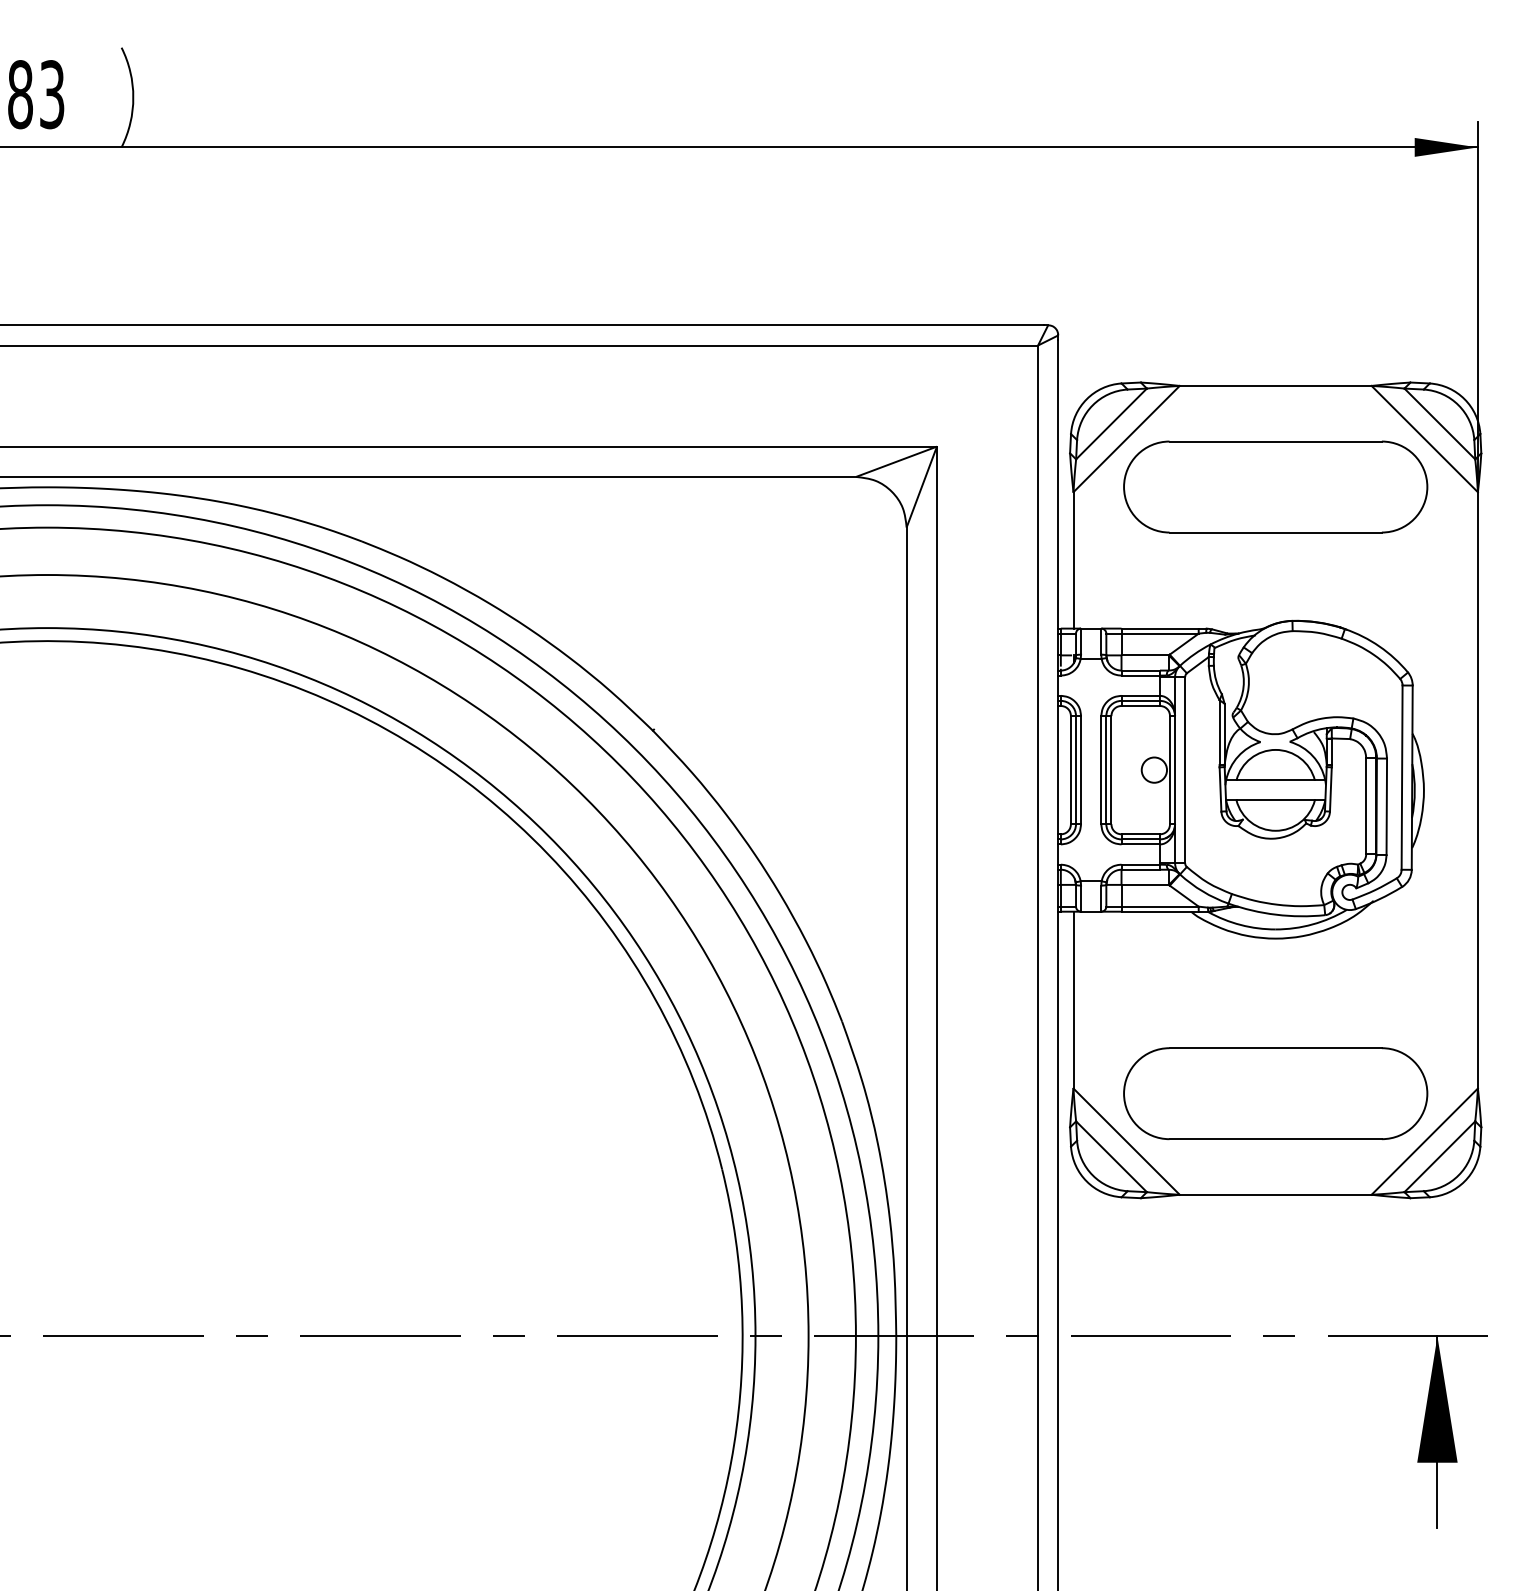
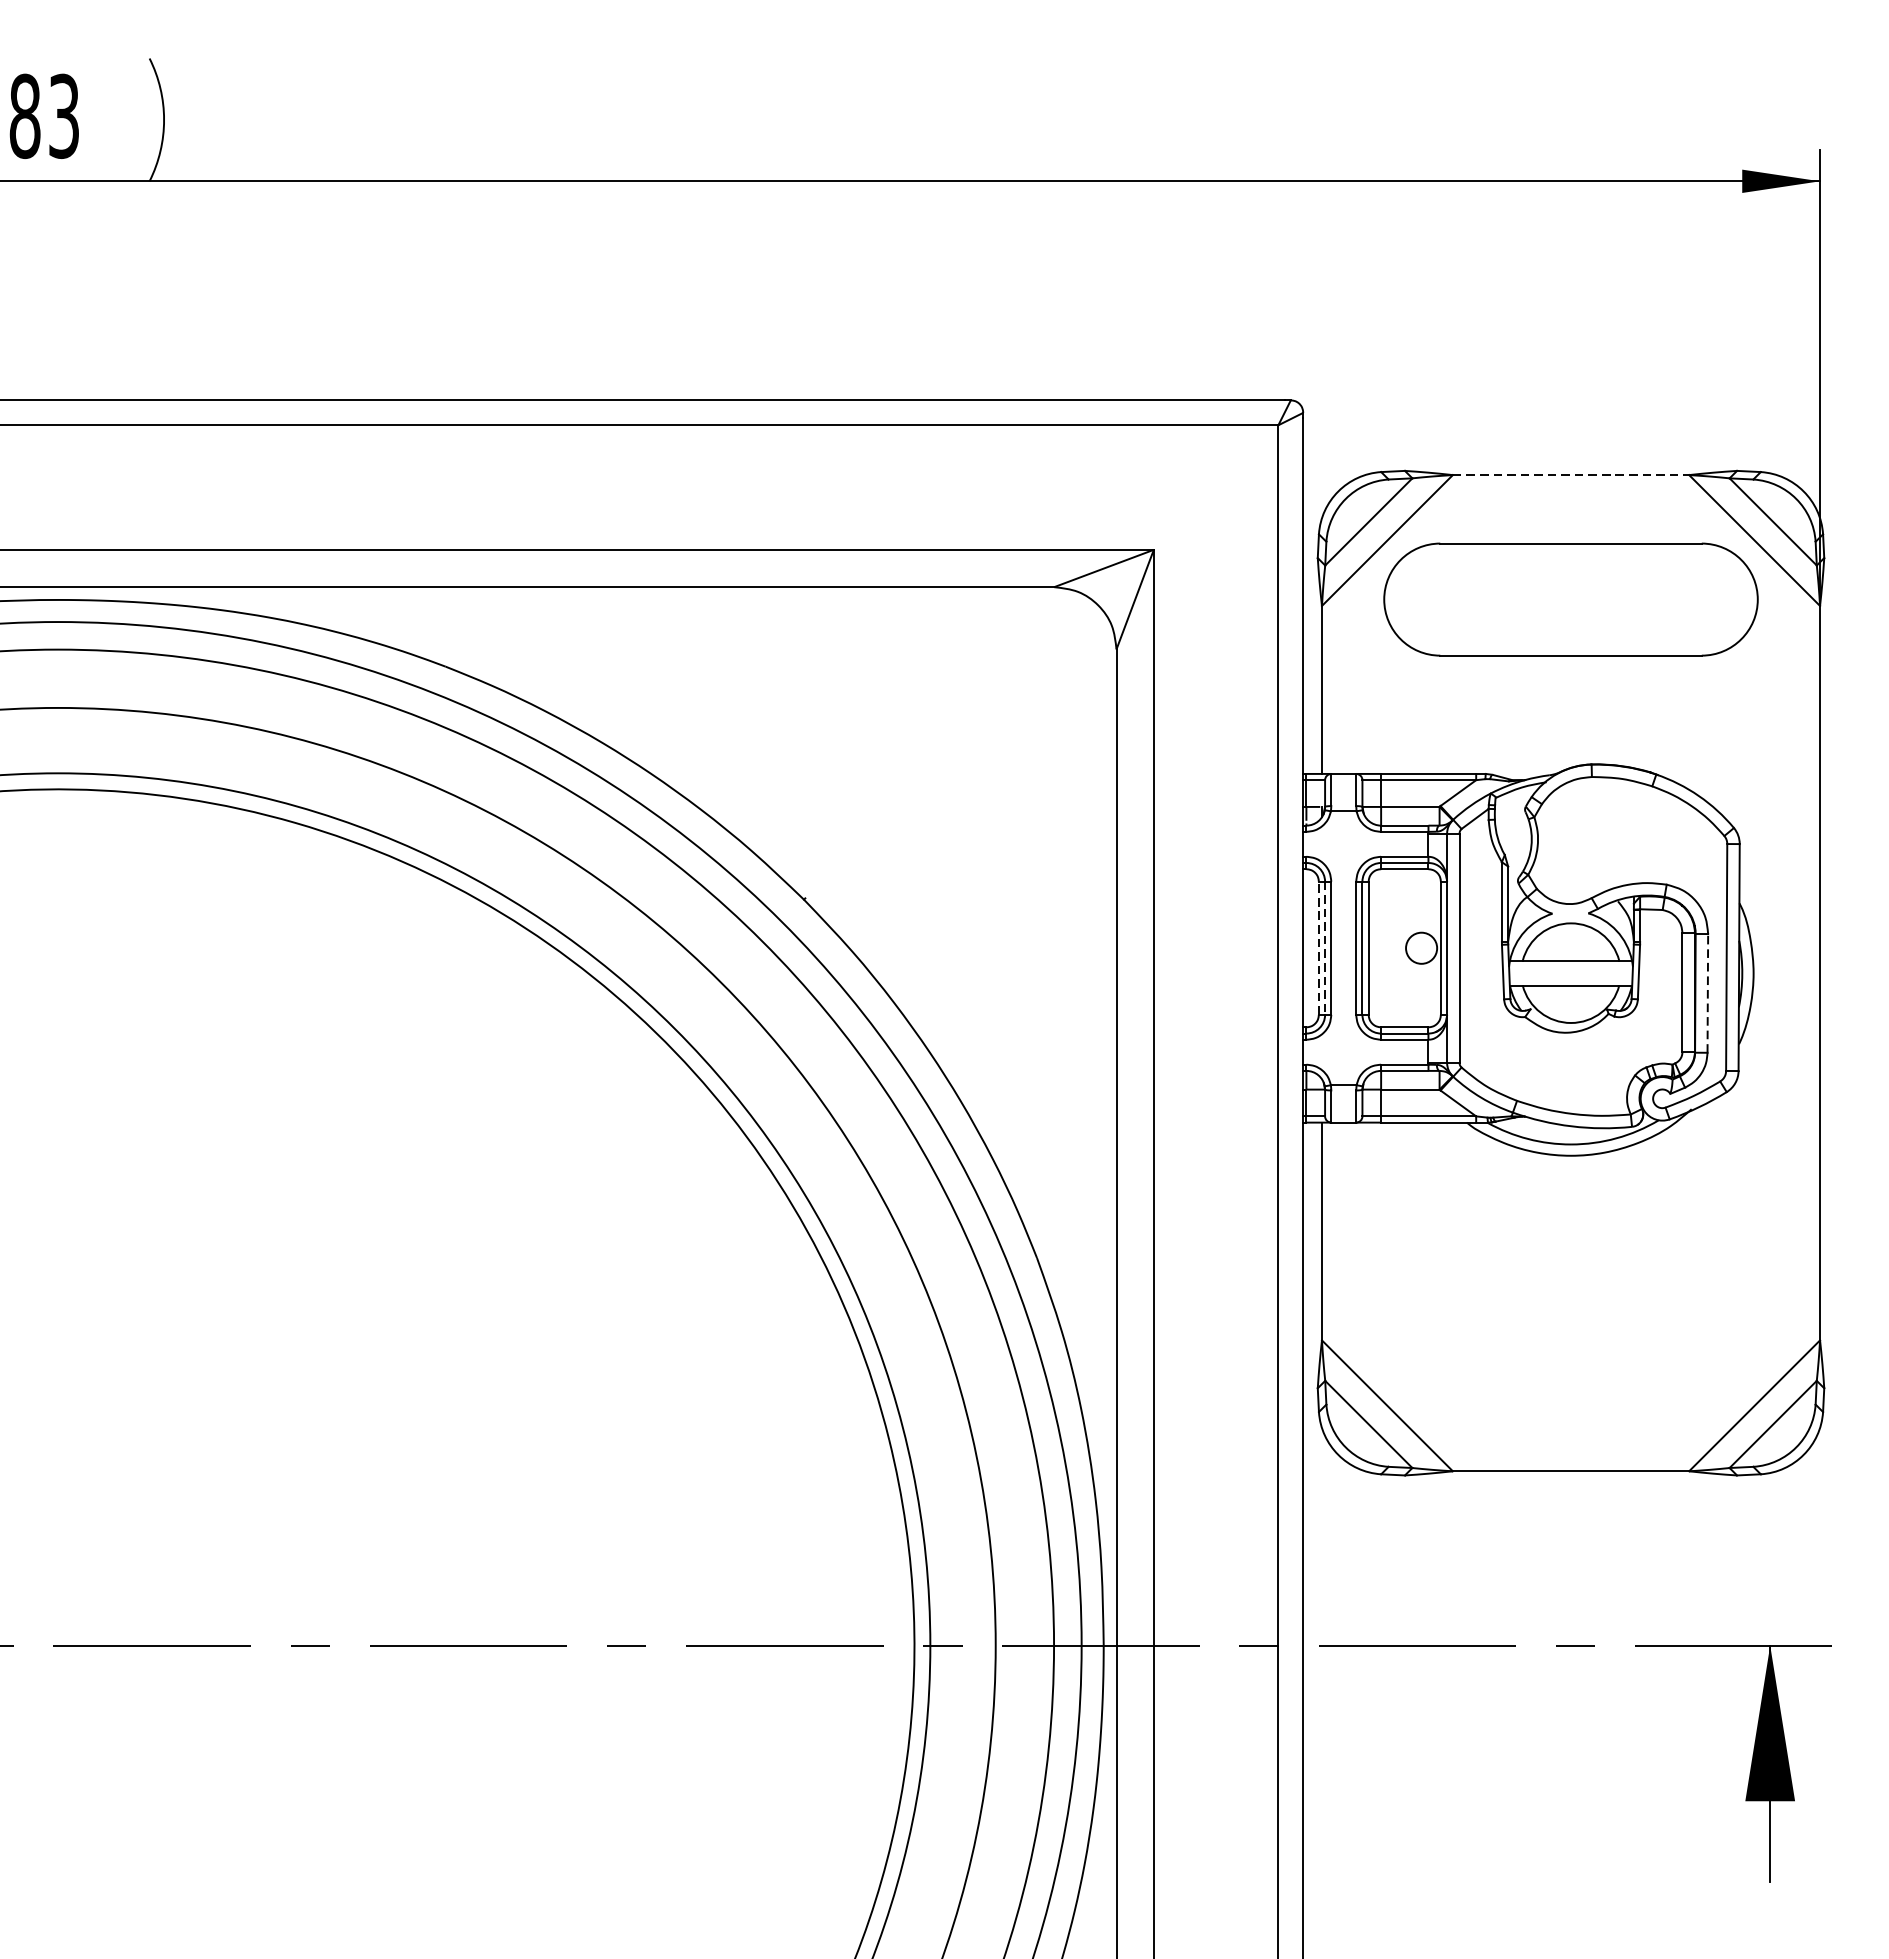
line: (1275, 385) -> (1570, 474), solid -> dashed
line: (1070, 769) -> (1318, 947), solid -> dashed
line: (1076, 770) -> (1325, 948), solid -> dashed
line: (1386, 806) -> (1707, 993), solid -> dashed
part: (1275, 1093) -> (1570, 1346), removed

